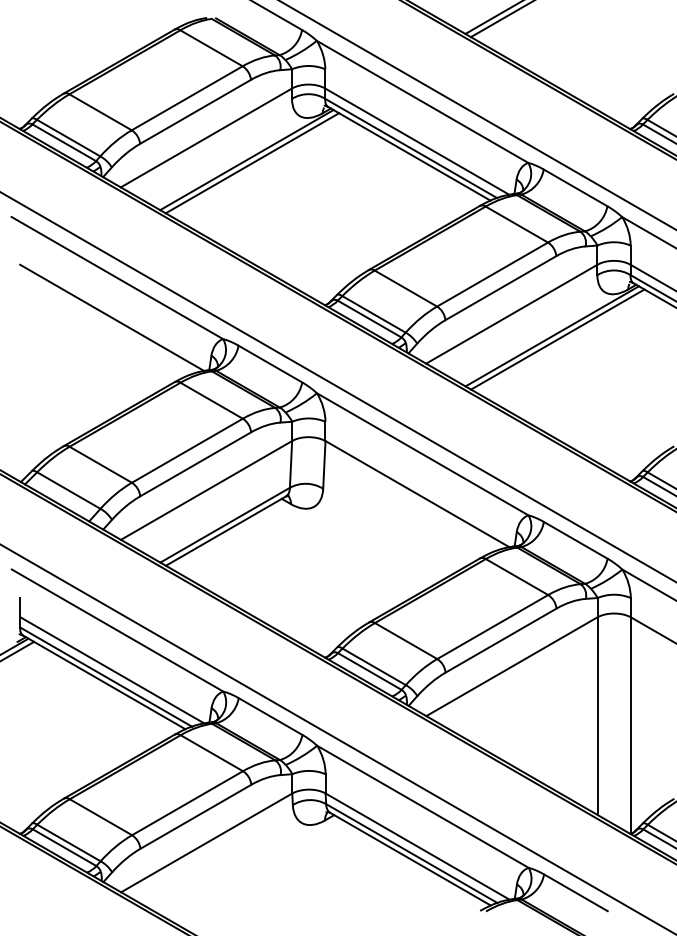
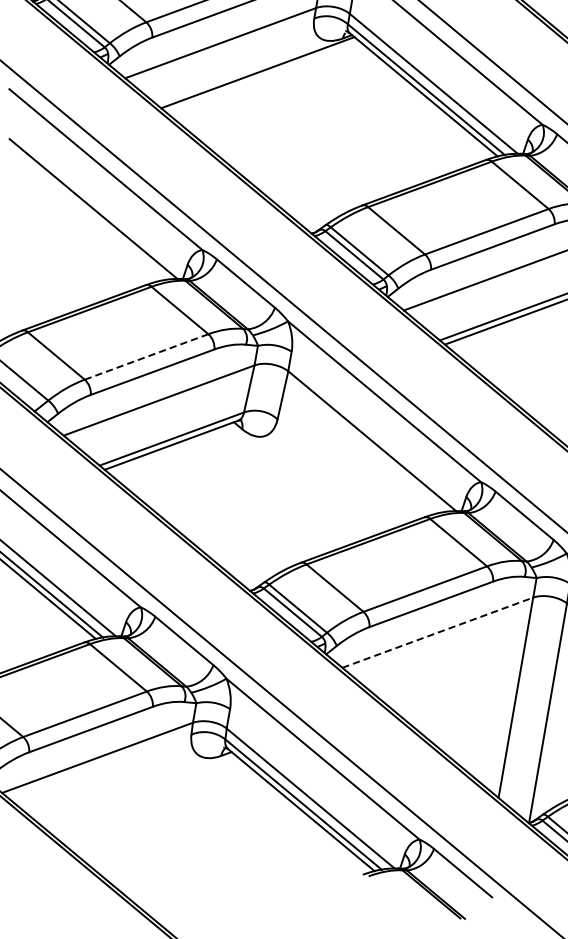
line: (252, 163) -> (262, 77), removed
line: (187, 450) -> (146, 356), solid -> dashed
line: (511, 666) -> (437, 632), solid -> dashed

